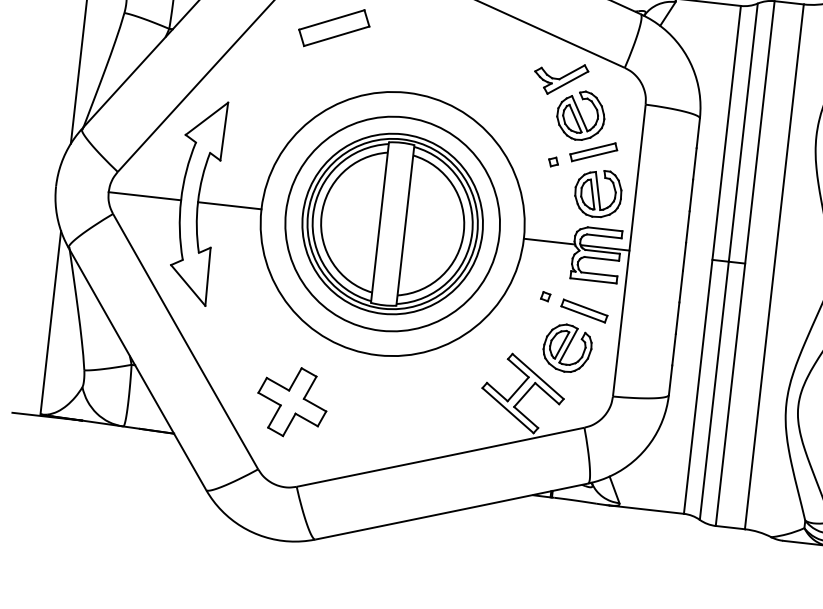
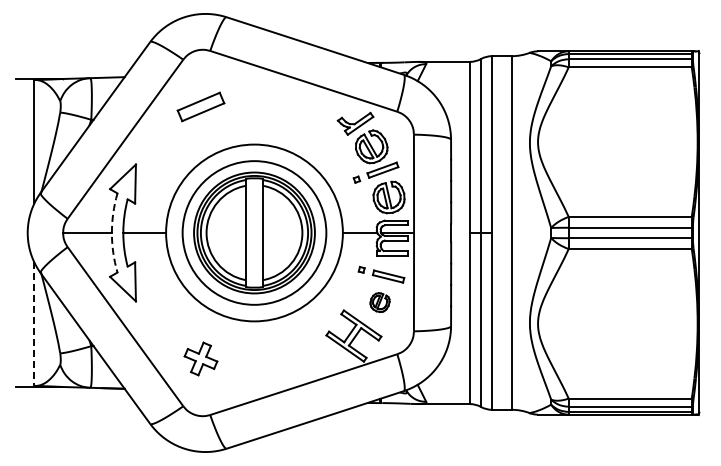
arc: (180, 199) -> (111, 232), solid -> dashed
line: (50, 323) -> (34, 324), solid -> dashed
part: (566, 348) -> (379, 302), size x0.6
part: (291, 401) -> (200, 358), size x0.7

